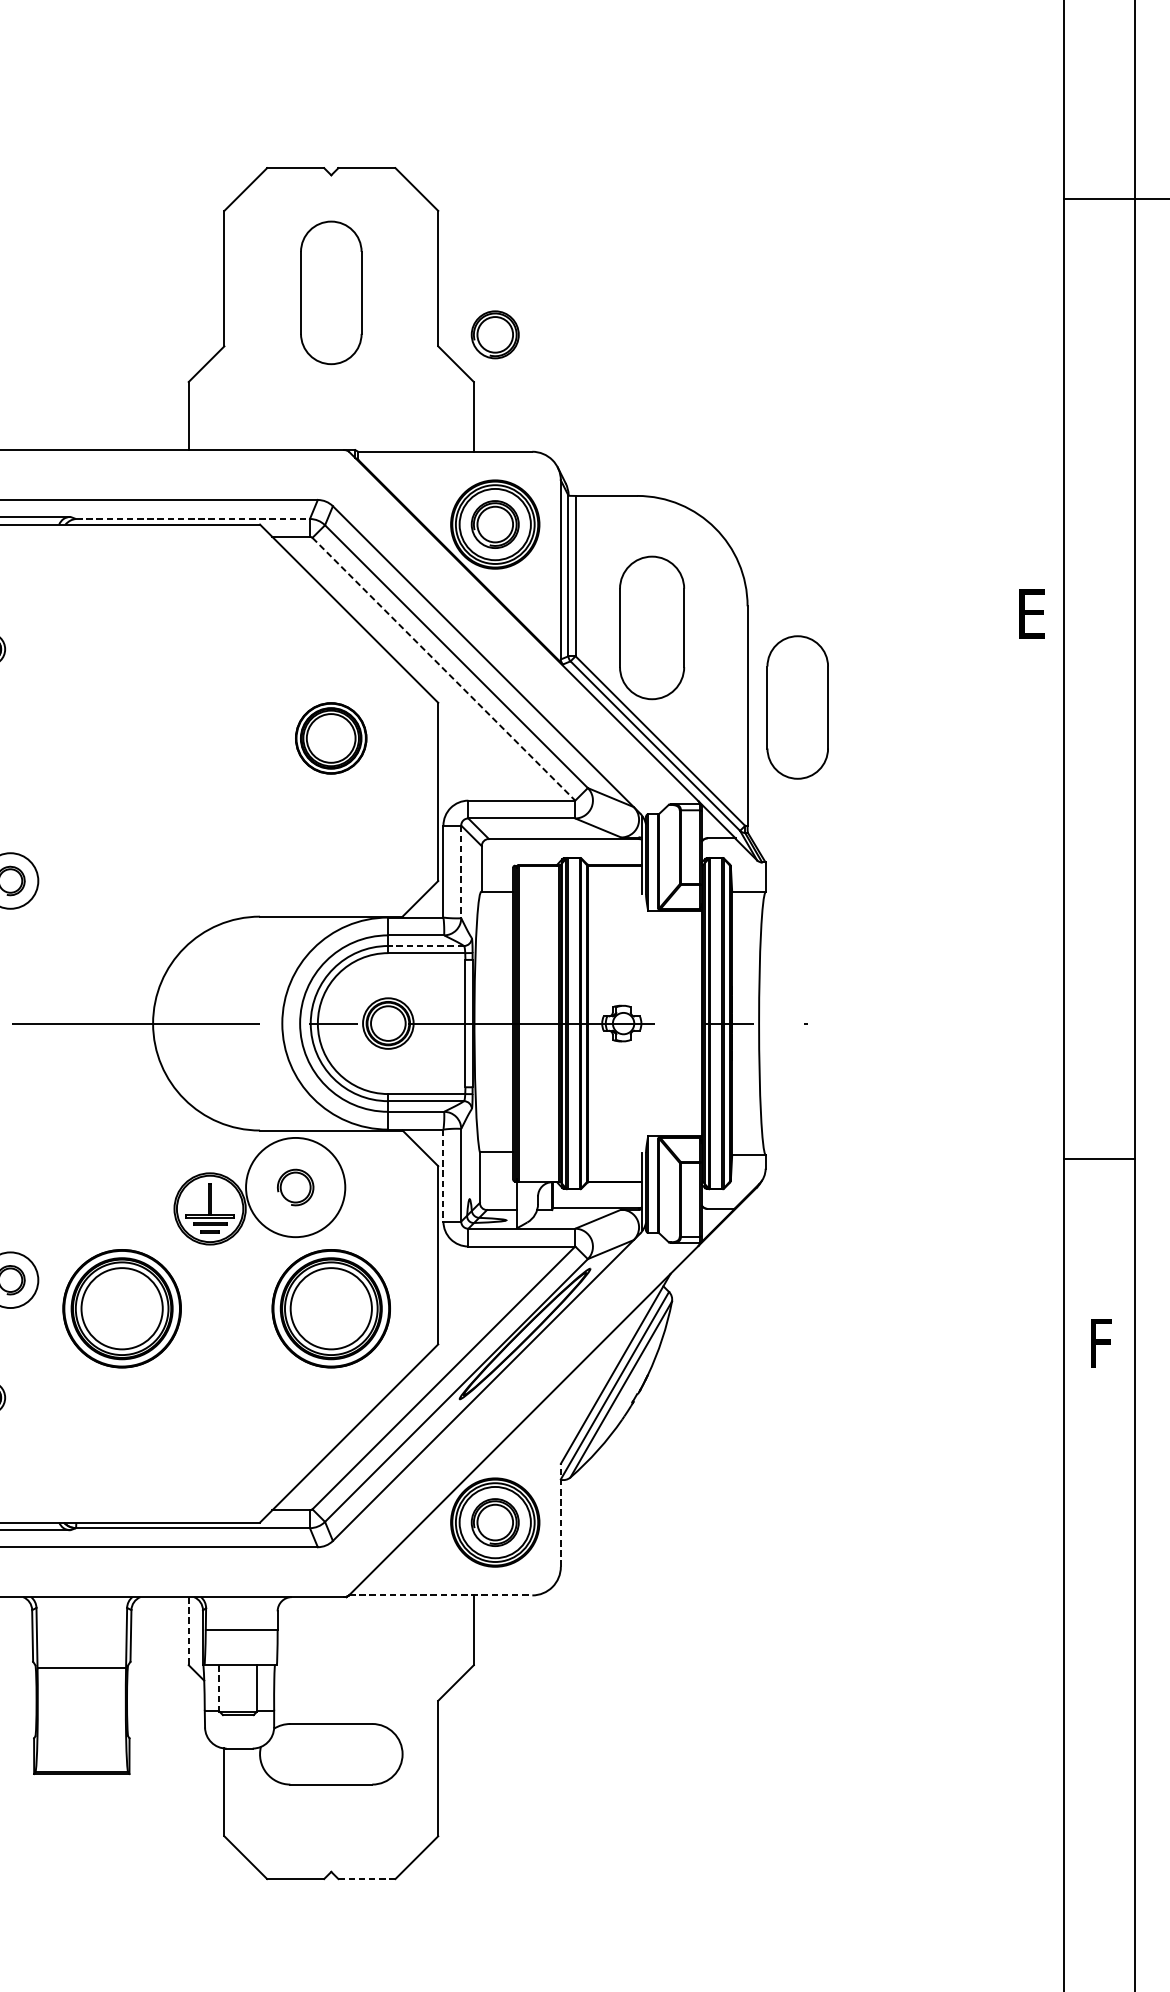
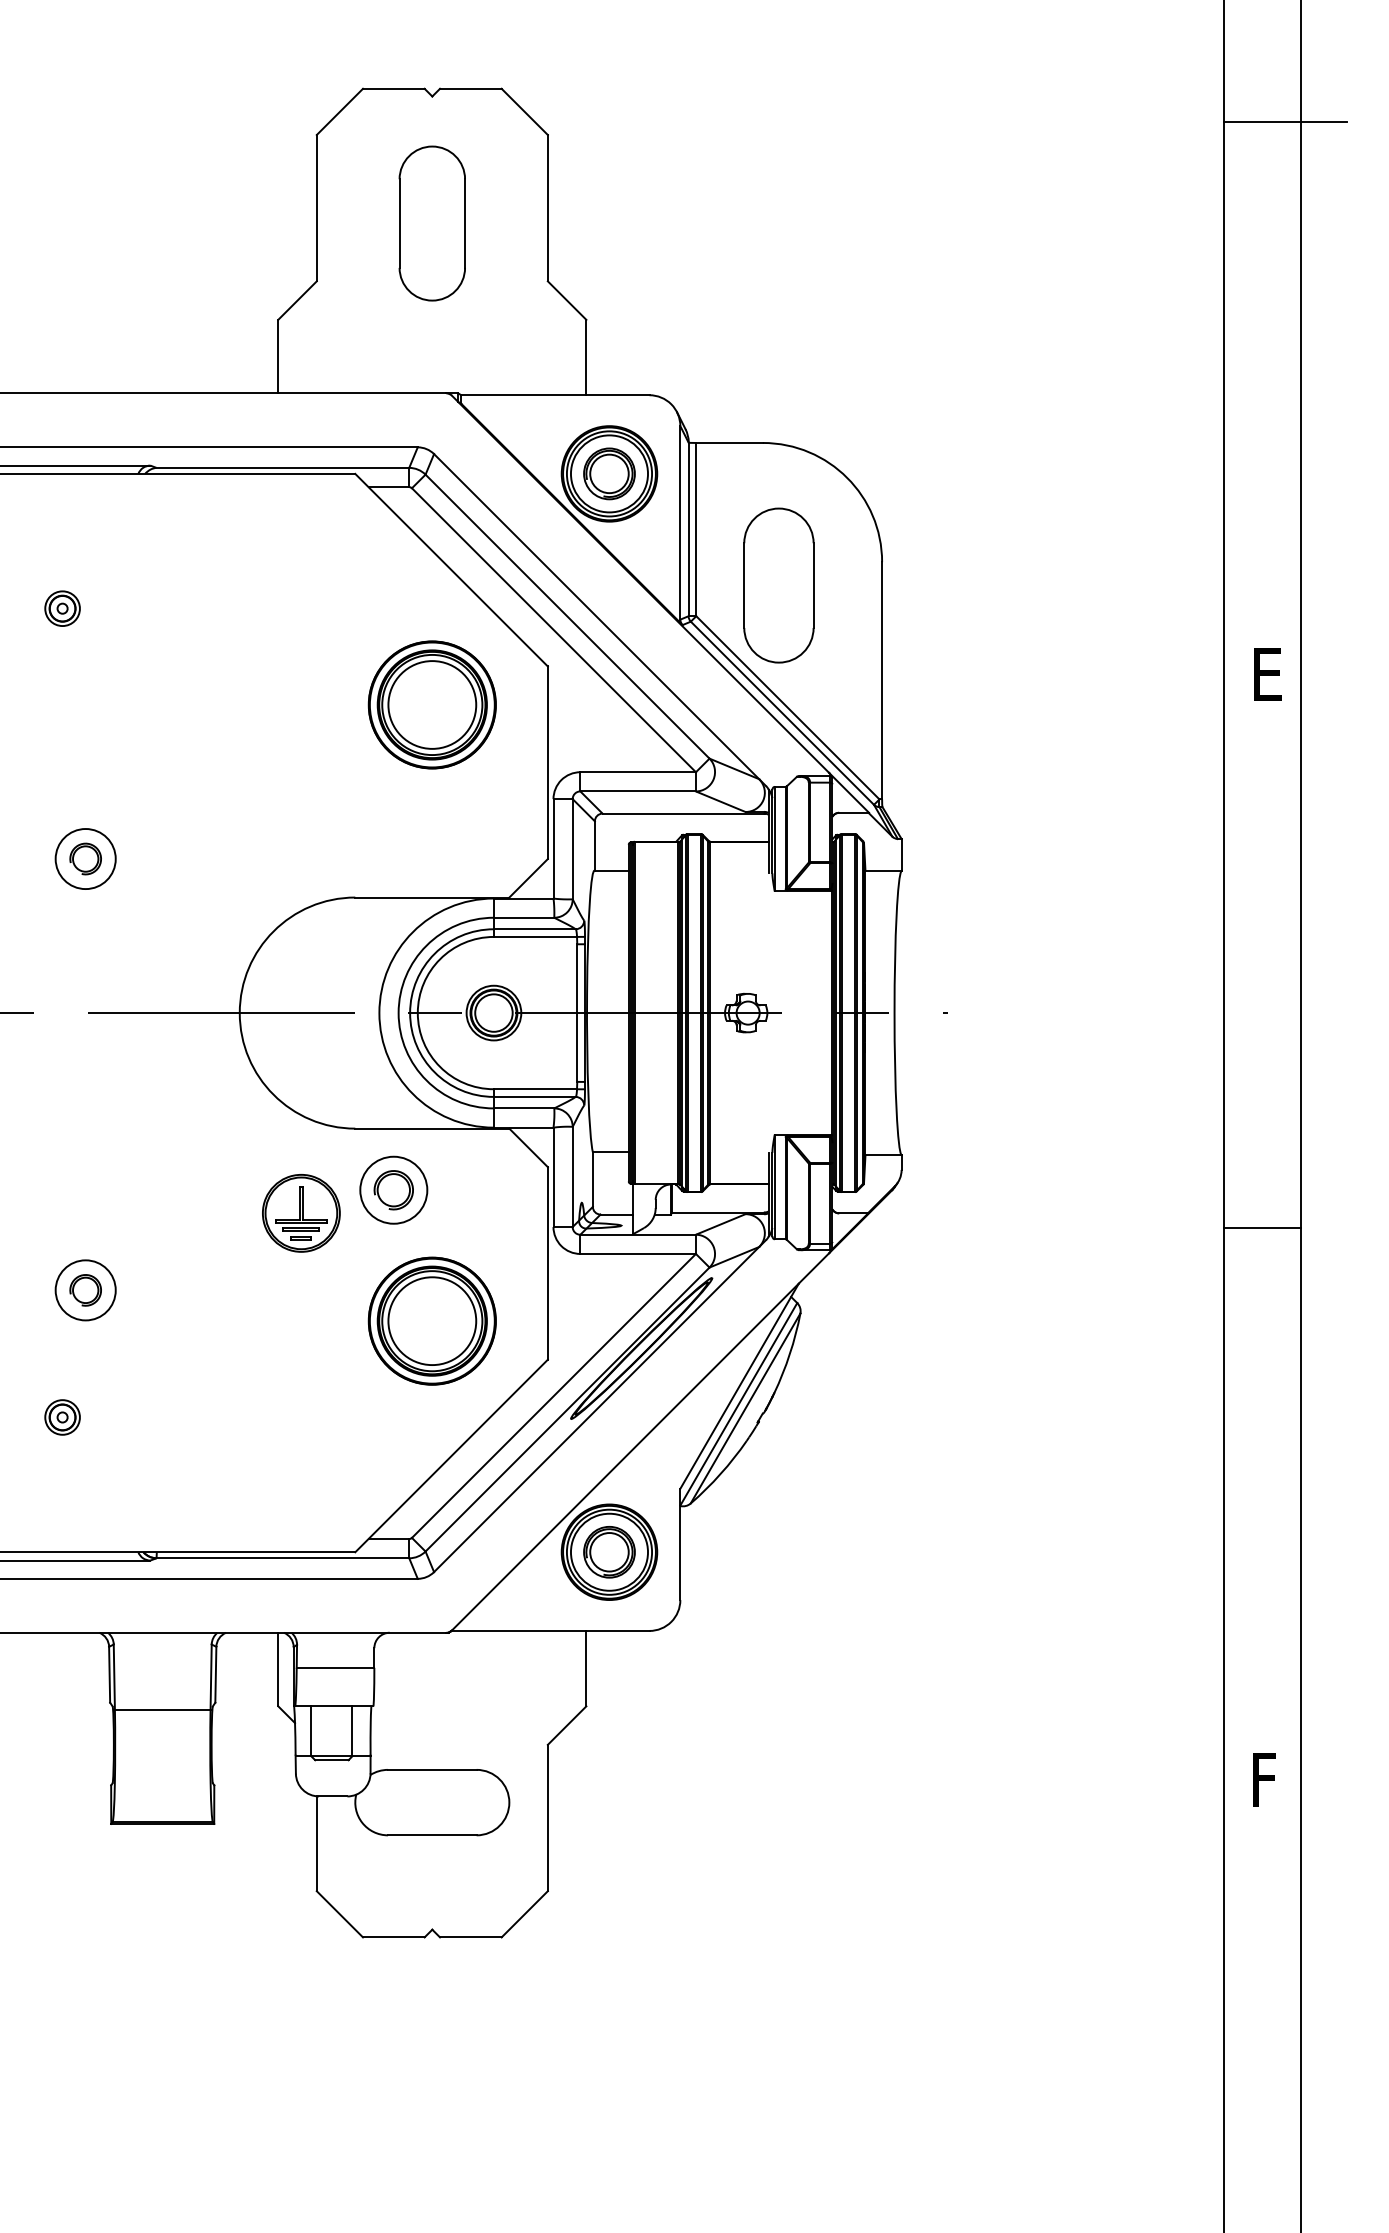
part: (495, 334) -> (609, 268), removed
line: (193, 518) -> (283, 467), dashed -> solid
text: (1032, 613) -> (1267, 674), moved
line: (443, 669) -> (553, 630), dashed -> solid
part: (796, 707) -> (935, 671), removed
part: (330, 737) -> (431, 704), size x1.67
line: (461, 872) -> (572, 849), dashed -> solid
line: (425, 946) -> (534, 929), dashed -> solid
line: (1098, 1159) -> (1261, 1227), moved
line: (443, 1175) -> (553, 1177), dashed -> solid
circle: (295, 1186) -> (393, 1189), size x0.62
part: (121, 1308) -> (205, 1320), removed
text: (1101, 1343) -> (1264, 1779), moved
line: (560, 1515) -> (680, 1544), dashed -> solid
line: (441, 1595) -> (551, 1630), dashed -> solid
line: (188, 1631) -> (278, 1669), dashed -> solid
line: (219, 1688) -> (311, 1731), dashed -> solid
line: (366, 1879) -> (470, 1937), dashed -> solid

